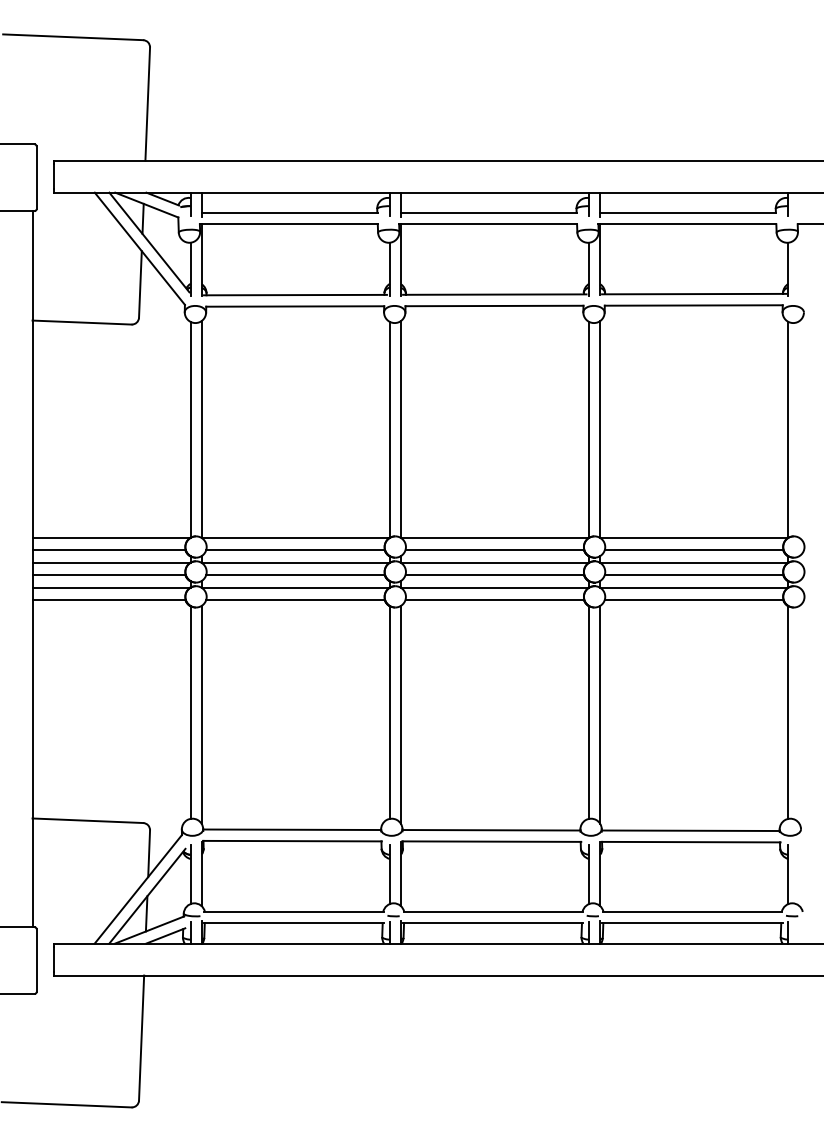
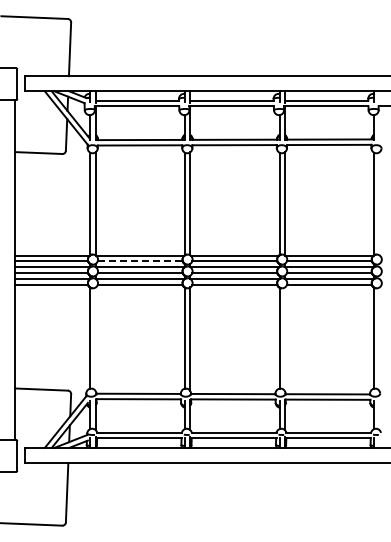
line: (296, 548) -> (140, 260), solid -> dashed
line: (201, 715) -> (95, 339), removed
line: (599, 715) -> (284, 339), removed

